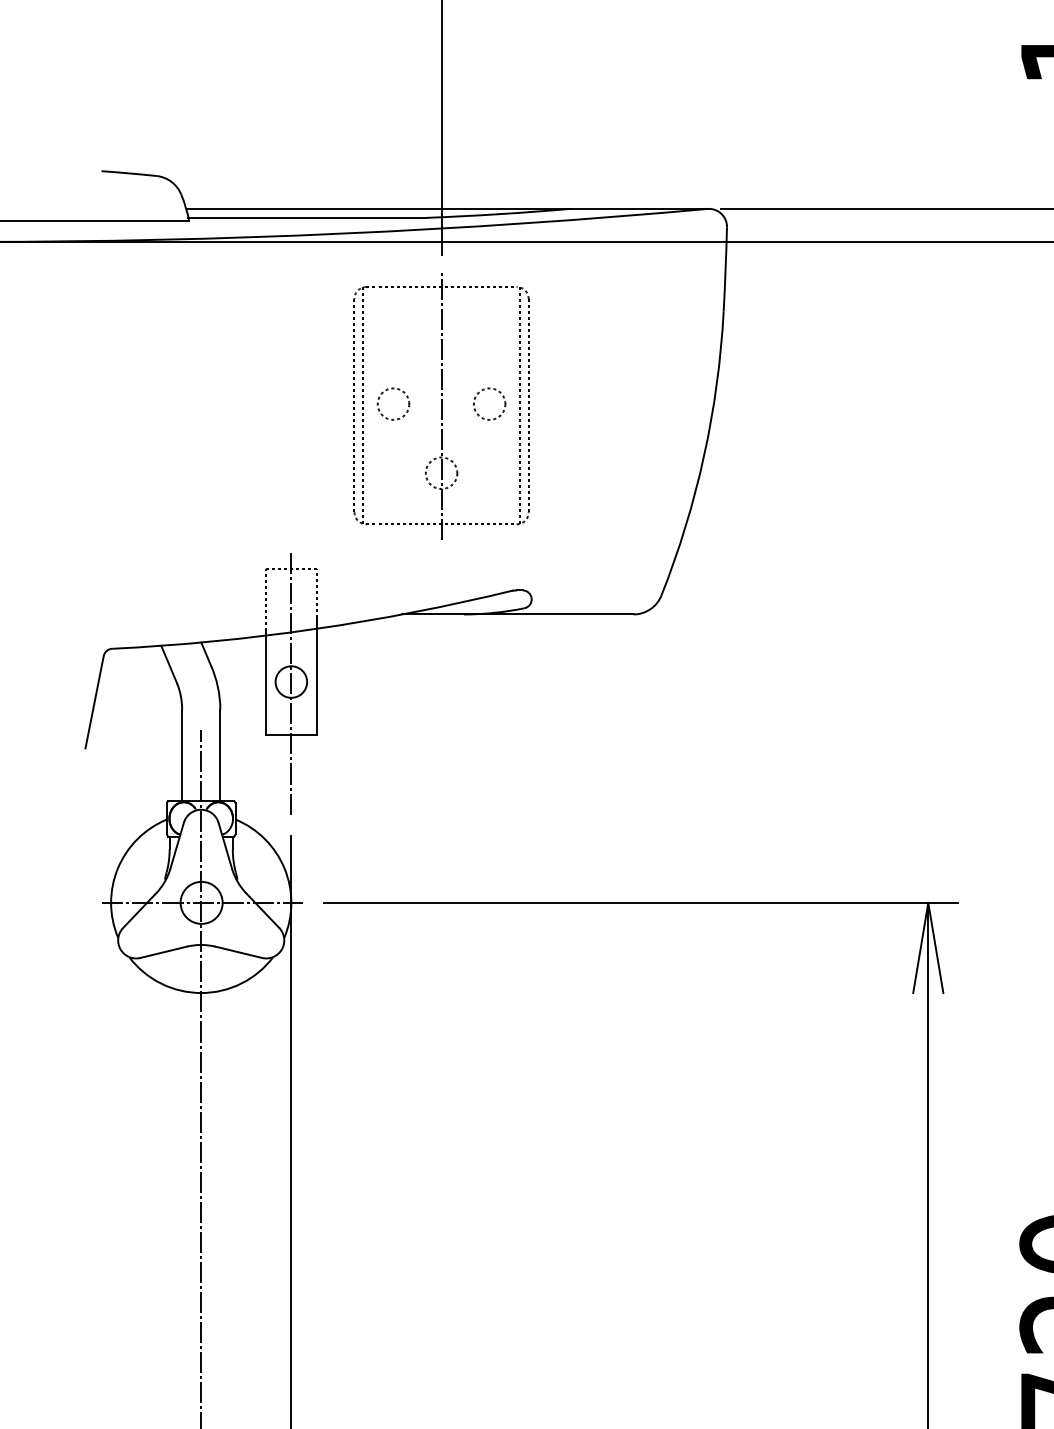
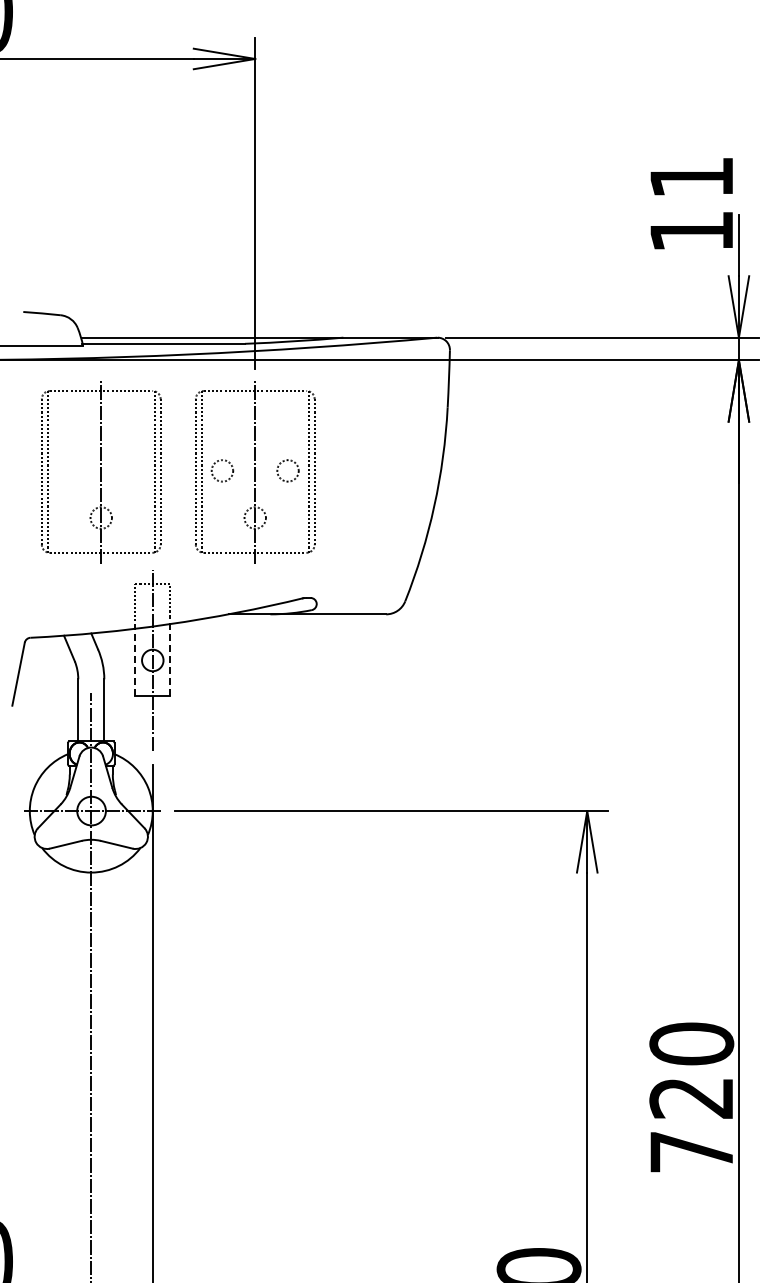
part: (216, 406) -> (101, 472), added
line: (317, 676) -> (170, 656), solid -> dashed
line: (266, 682) -> (135, 660), solid -> dashed

